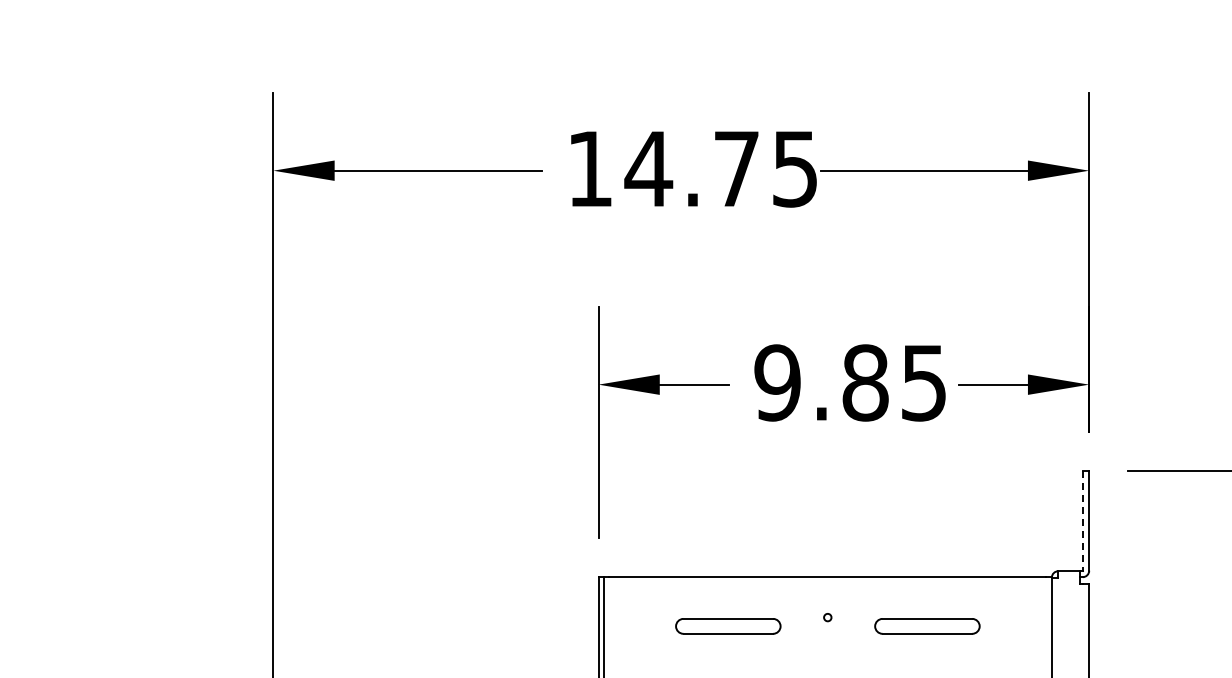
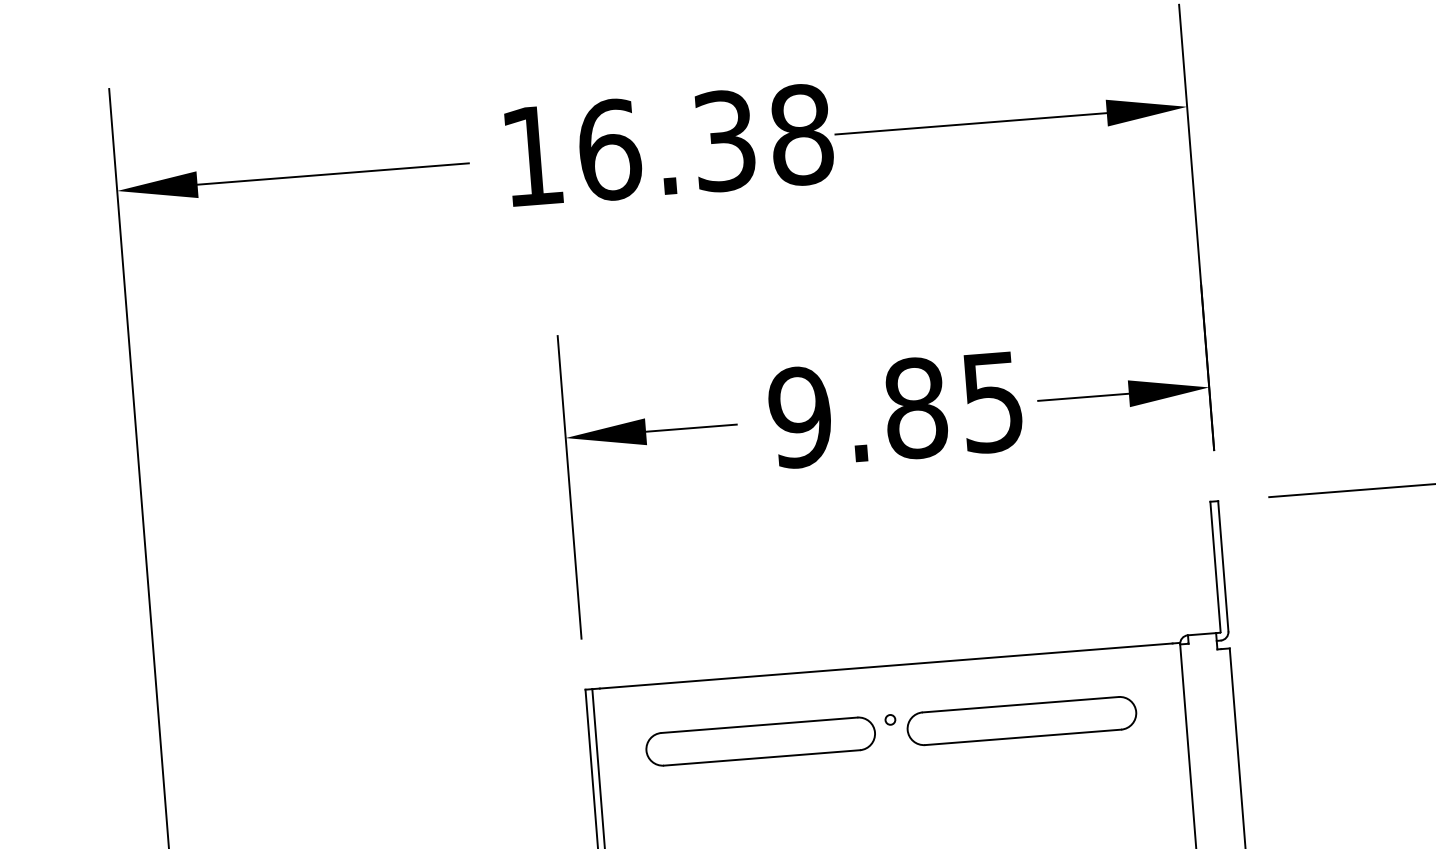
text: (721, 168) -> (704, 141), 14.75 -> 16.38
line: (1083, 521) -> (1215, 567), dashed -> solid
part: (728, 626) -> (761, 741), size x1.67
part: (927, 626) -> (1022, 721), size x1.67

